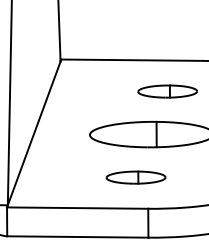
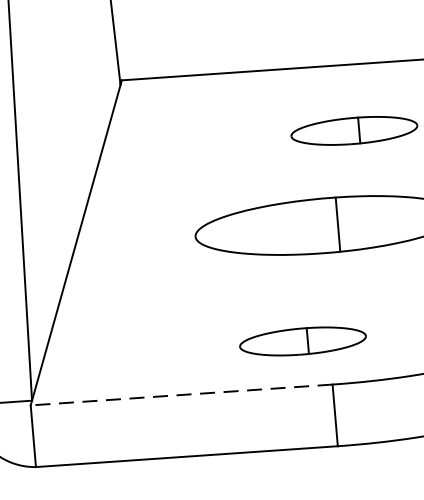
part: (135, 177) -> (301, 341), moved
line: (77, 208) -> (181, 395), solid -> dashed

